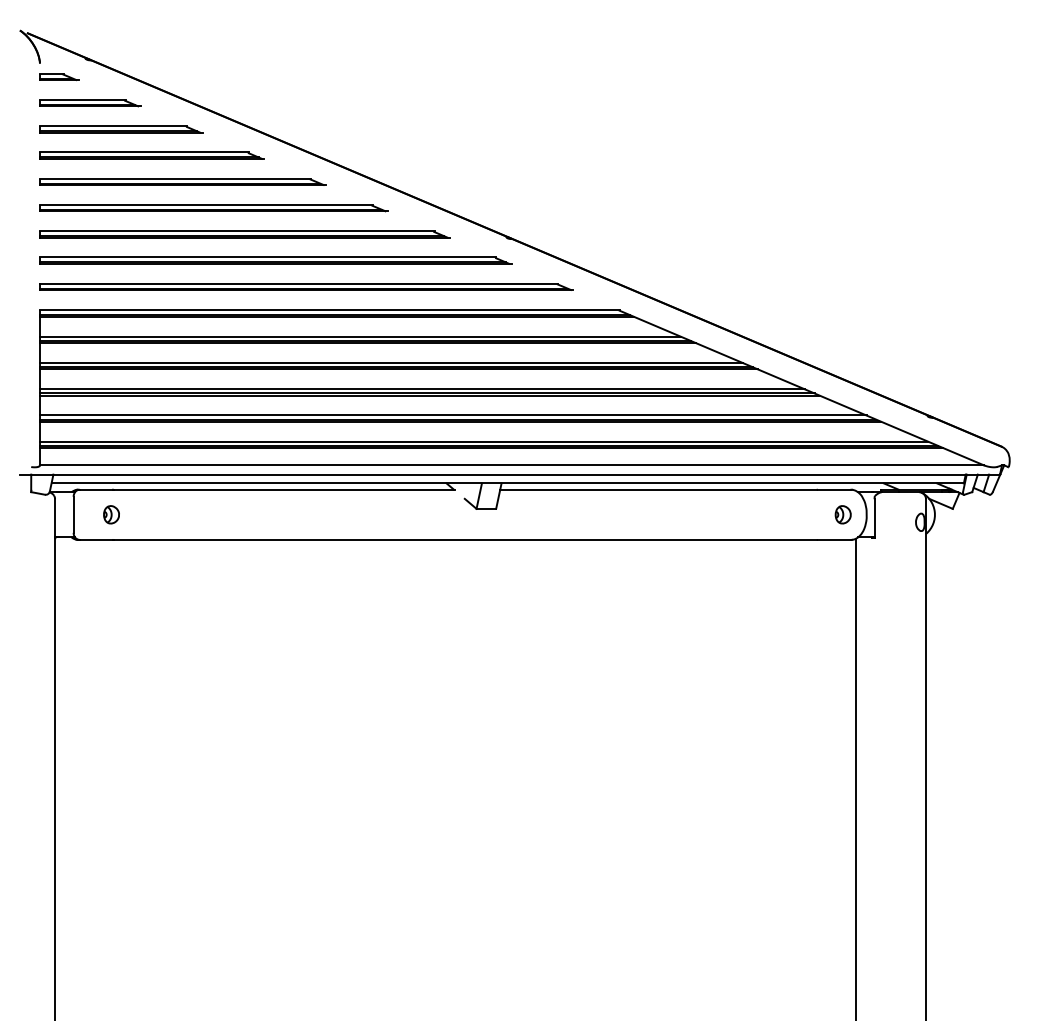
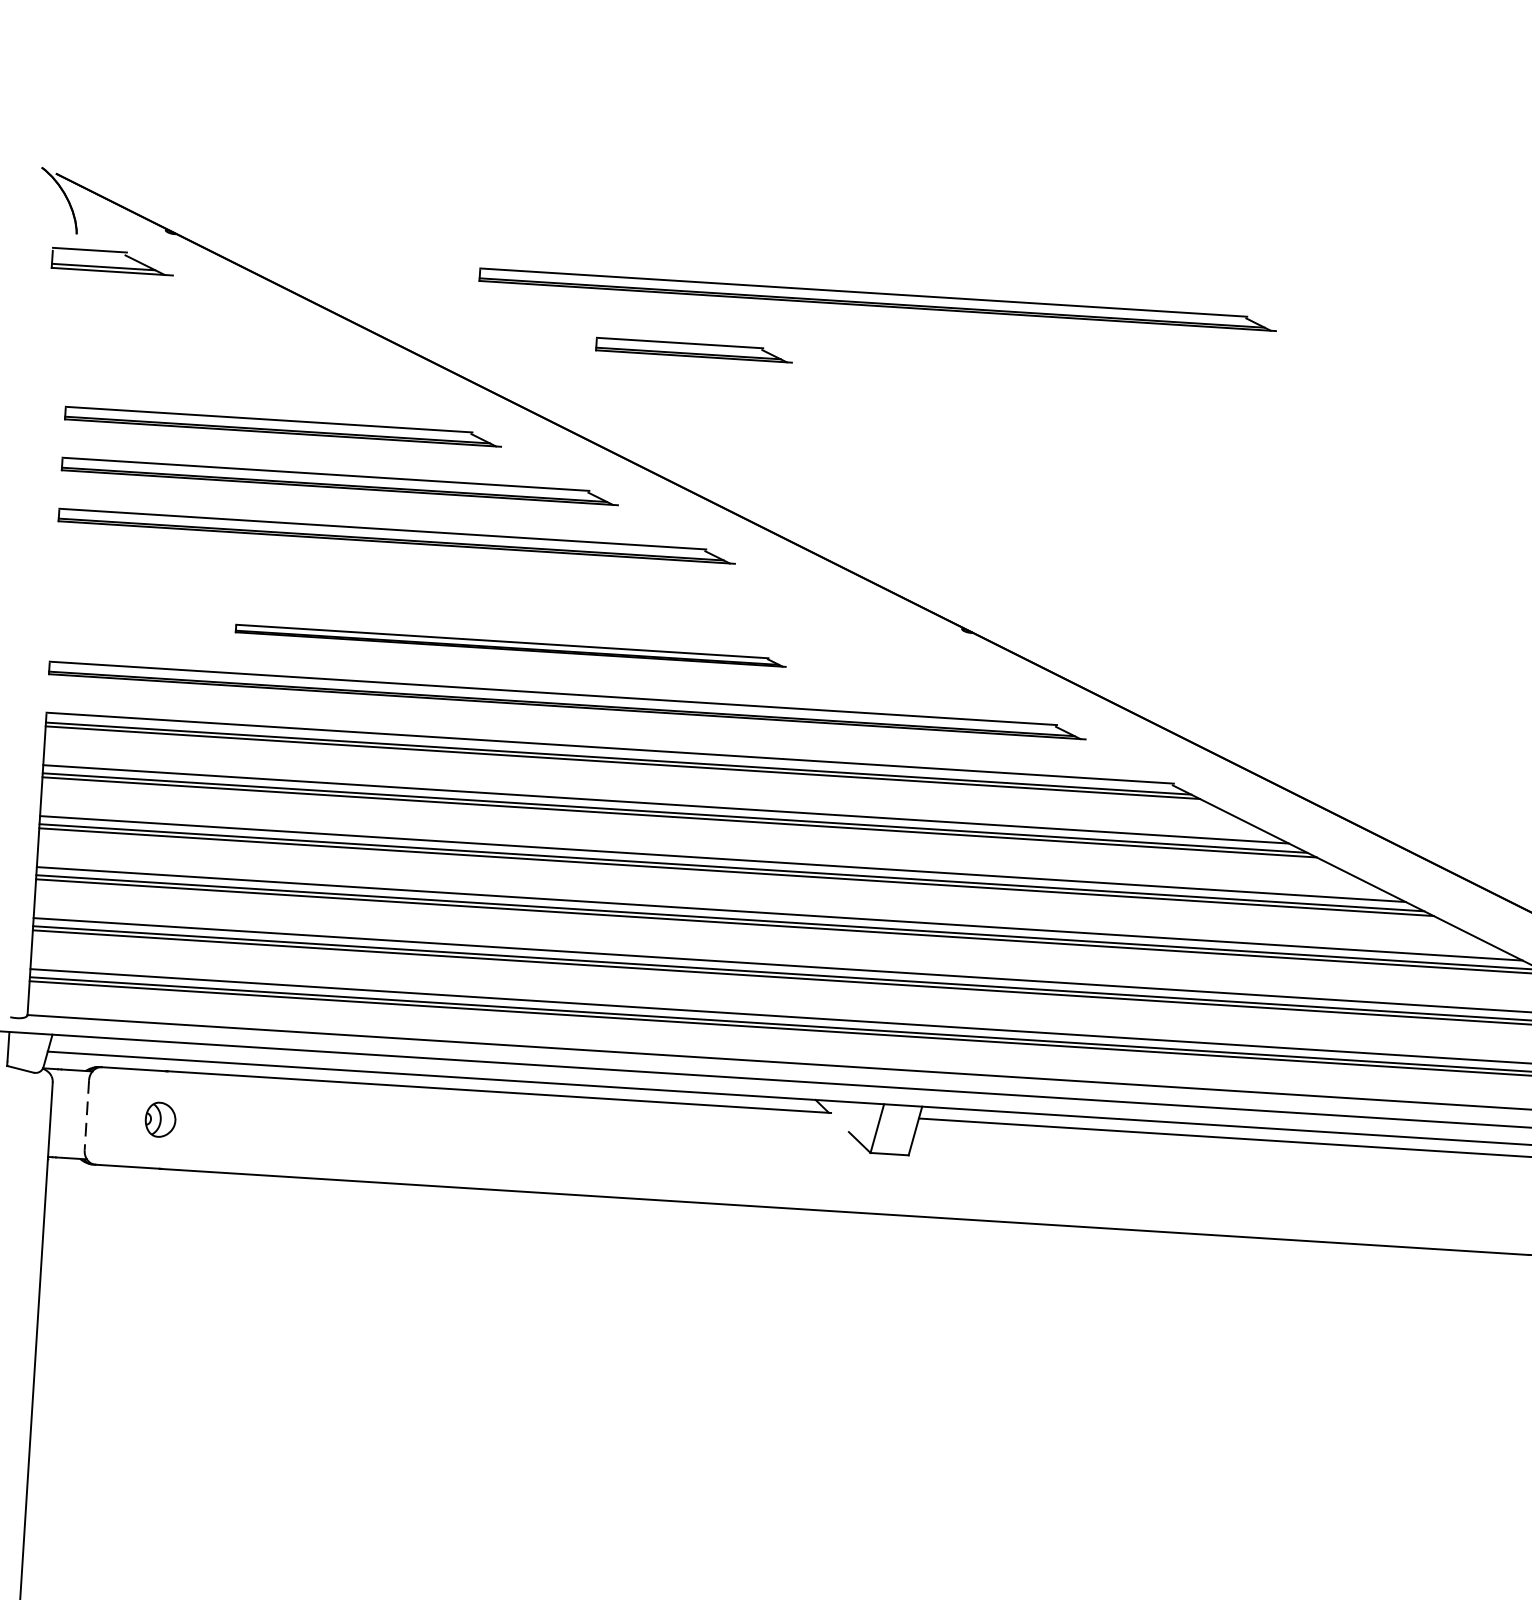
part: (59, 77) -> (112, 263), size x1.6
part: (90, 103) -> (694, 351), moved
part: (121, 129) -> (226, 372), removed
part: (244, 234) -> (877, 300), moved
part: (275, 260) -> (510, 645), size x0.6
line: (73, 515) -> (86, 1116), solid -> dashed

